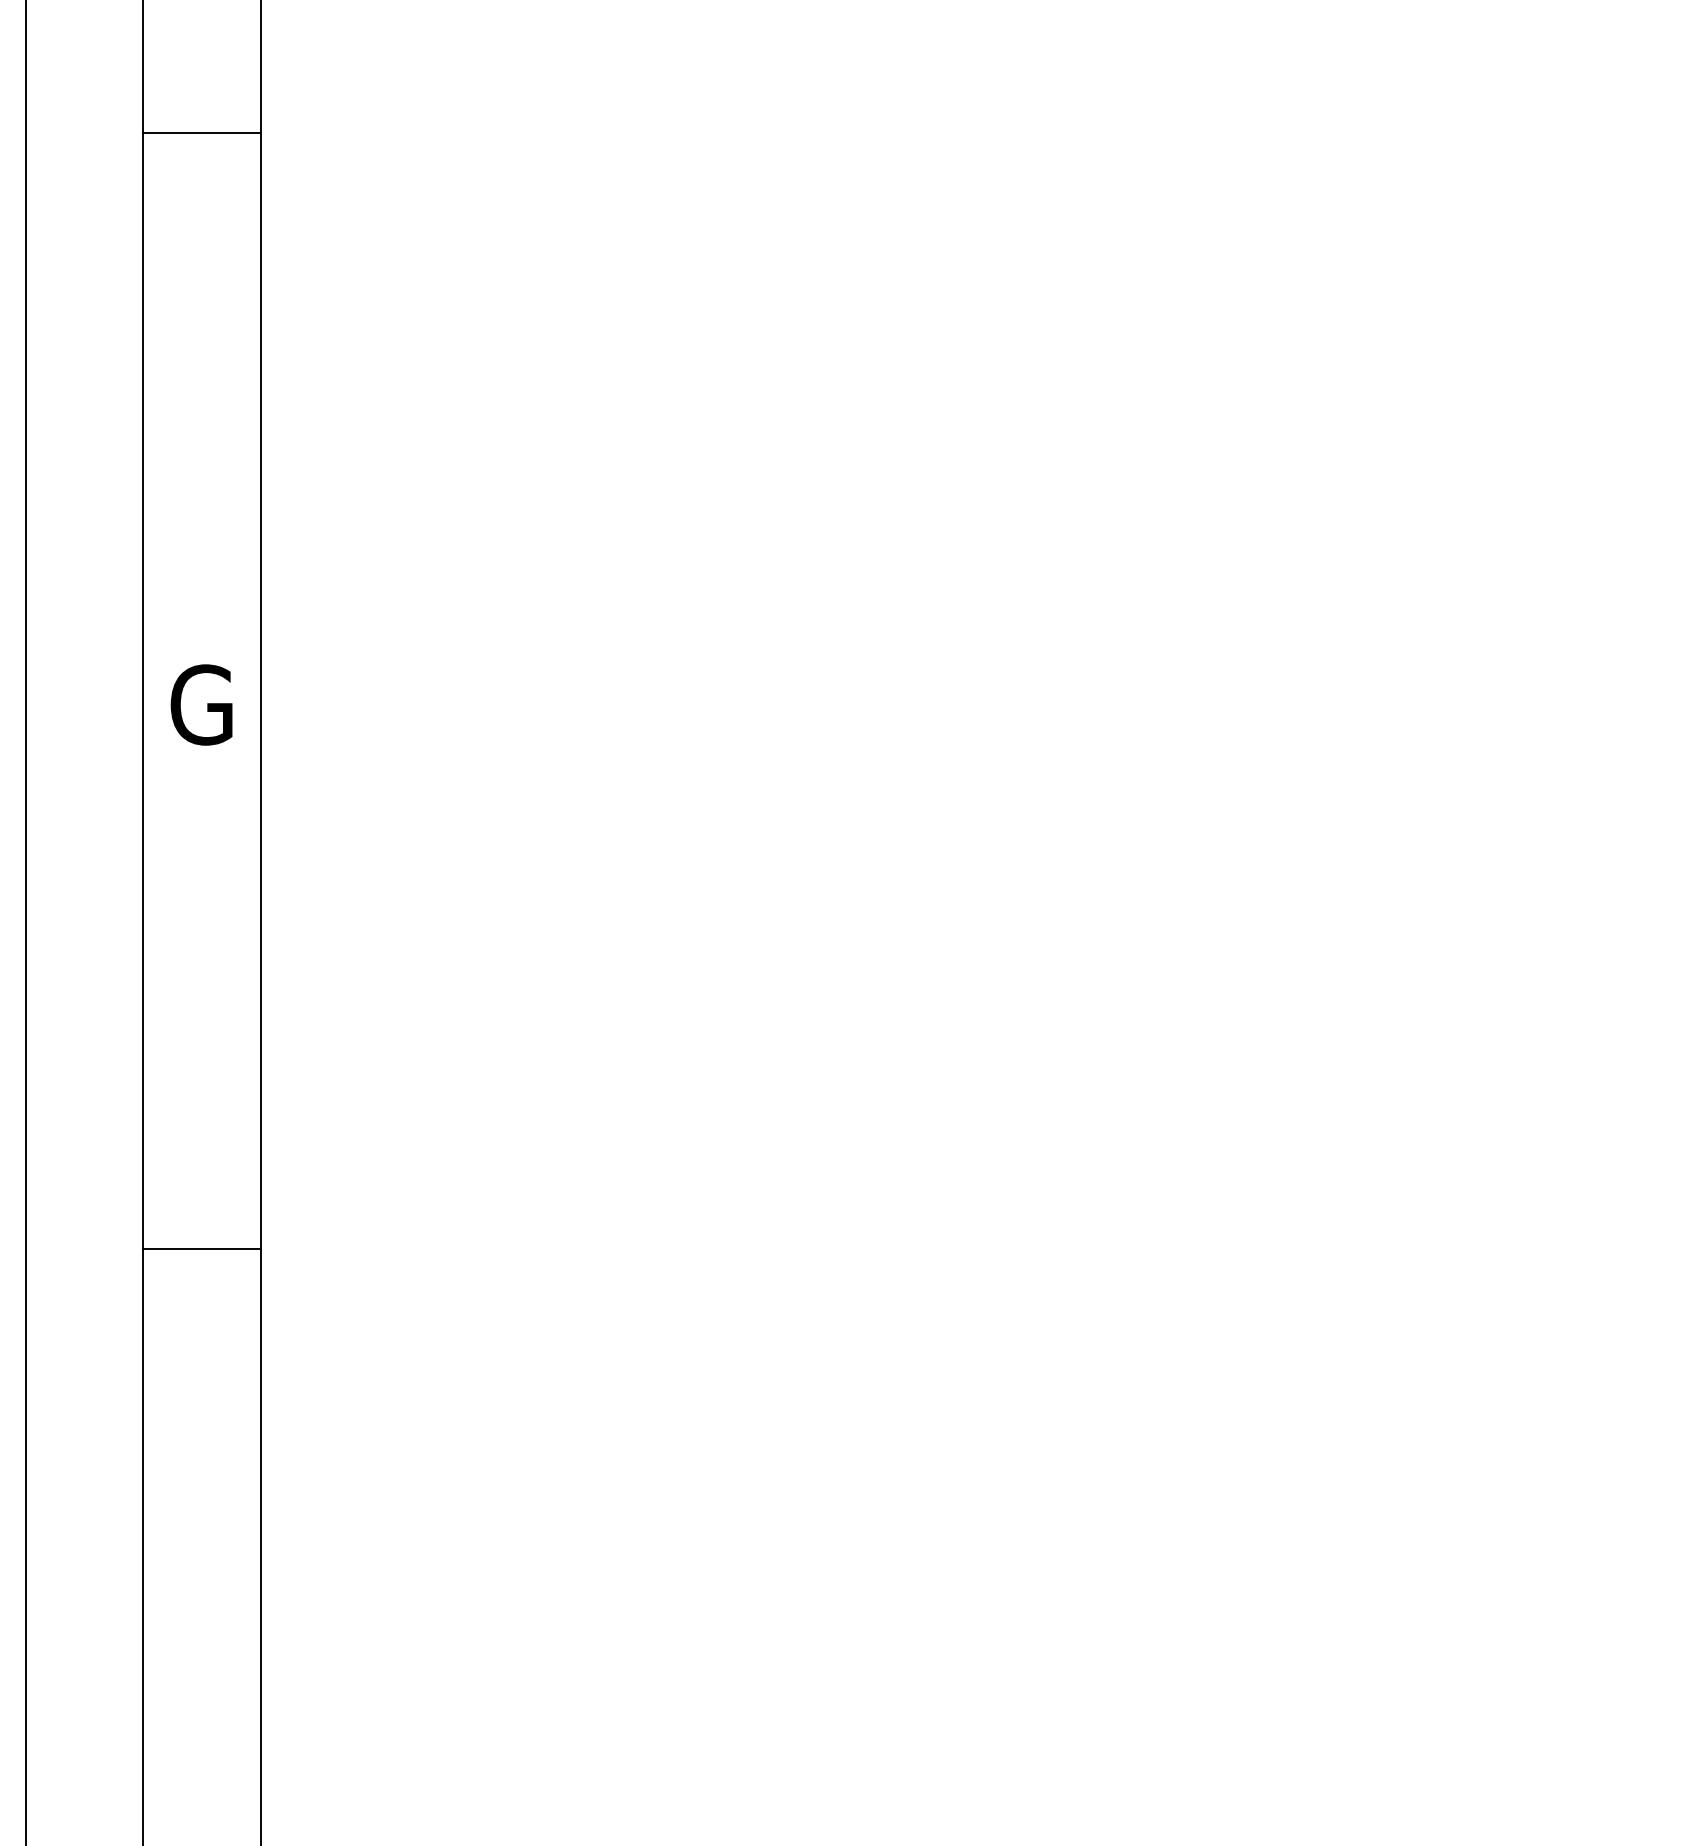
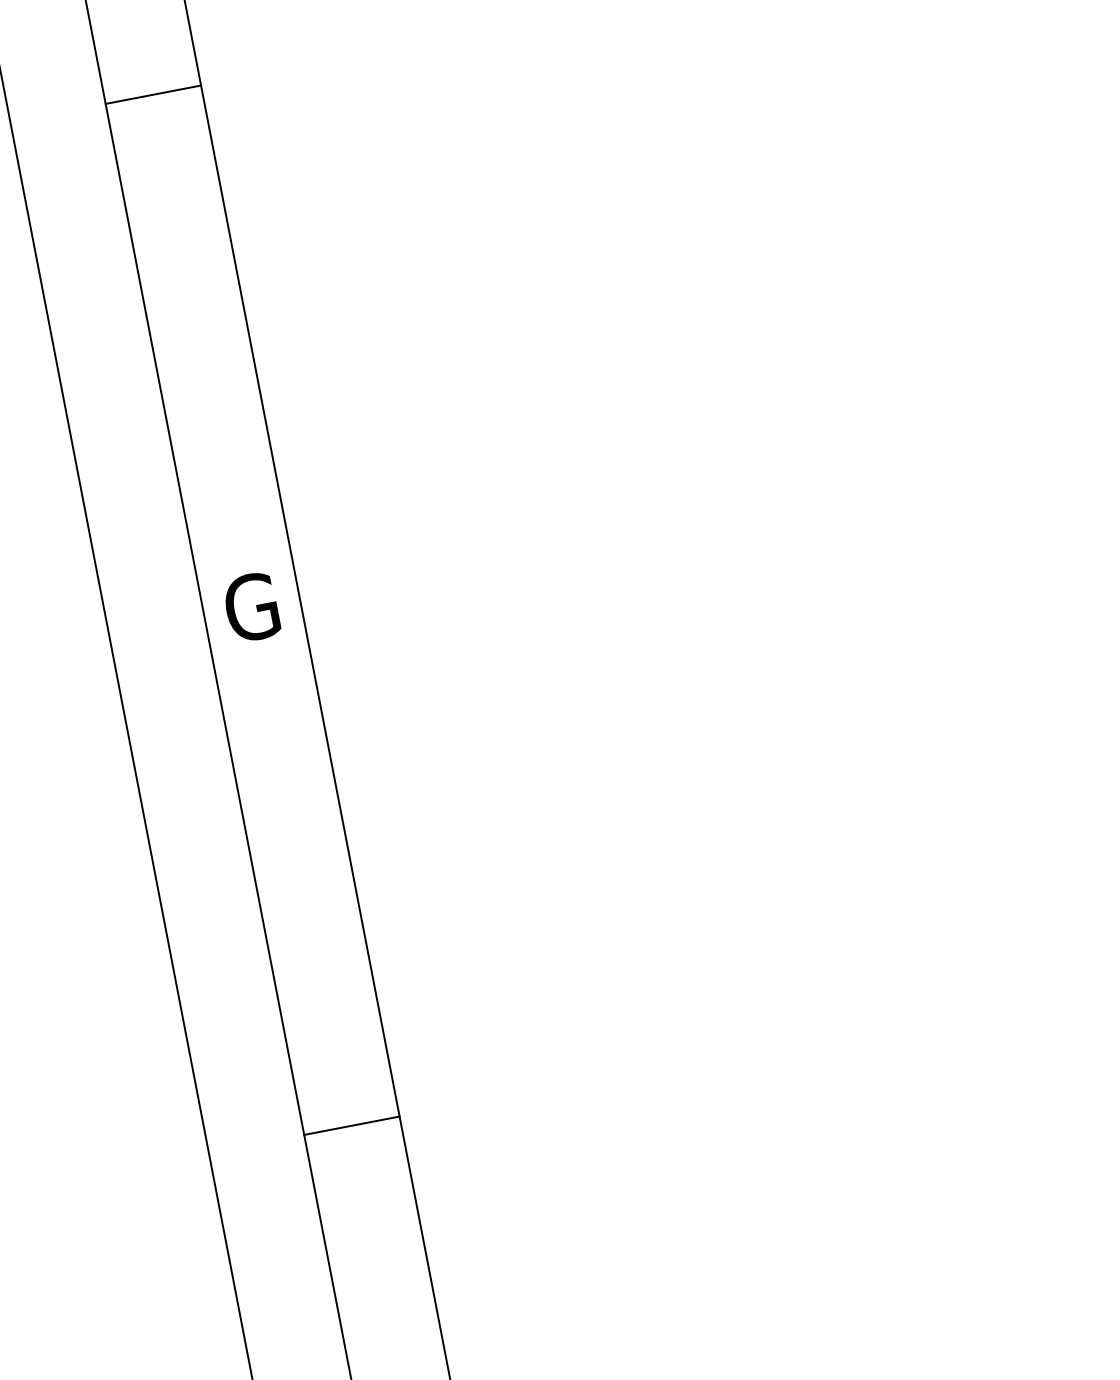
line: (202, 132) -> (153, 94), moved
line: (202, 1248) -> (352, 1125), moved

